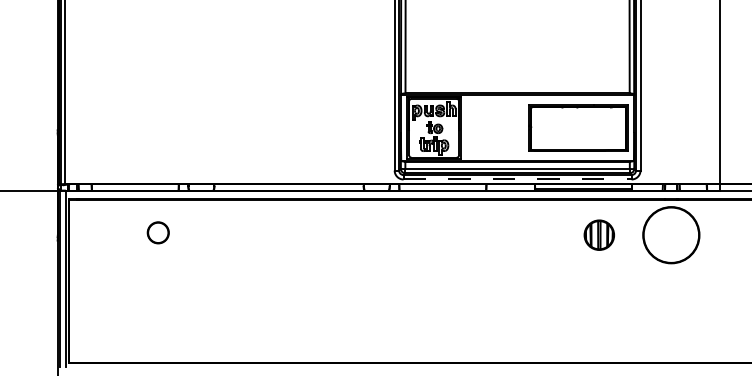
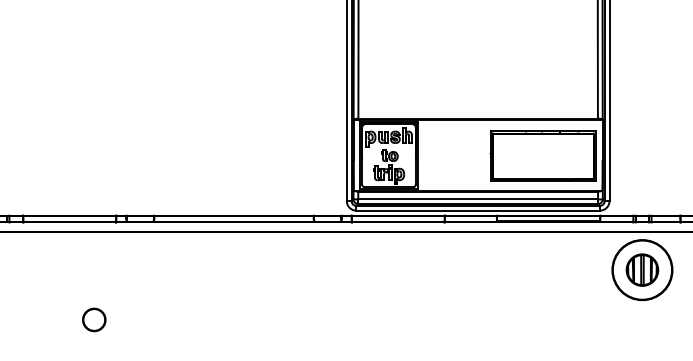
line: (517, 179) -> (478, 210), dashed -> solid
circle: (157, 232) -> (93, 319), moved
part: (598, 234) -> (641, 269), moved

